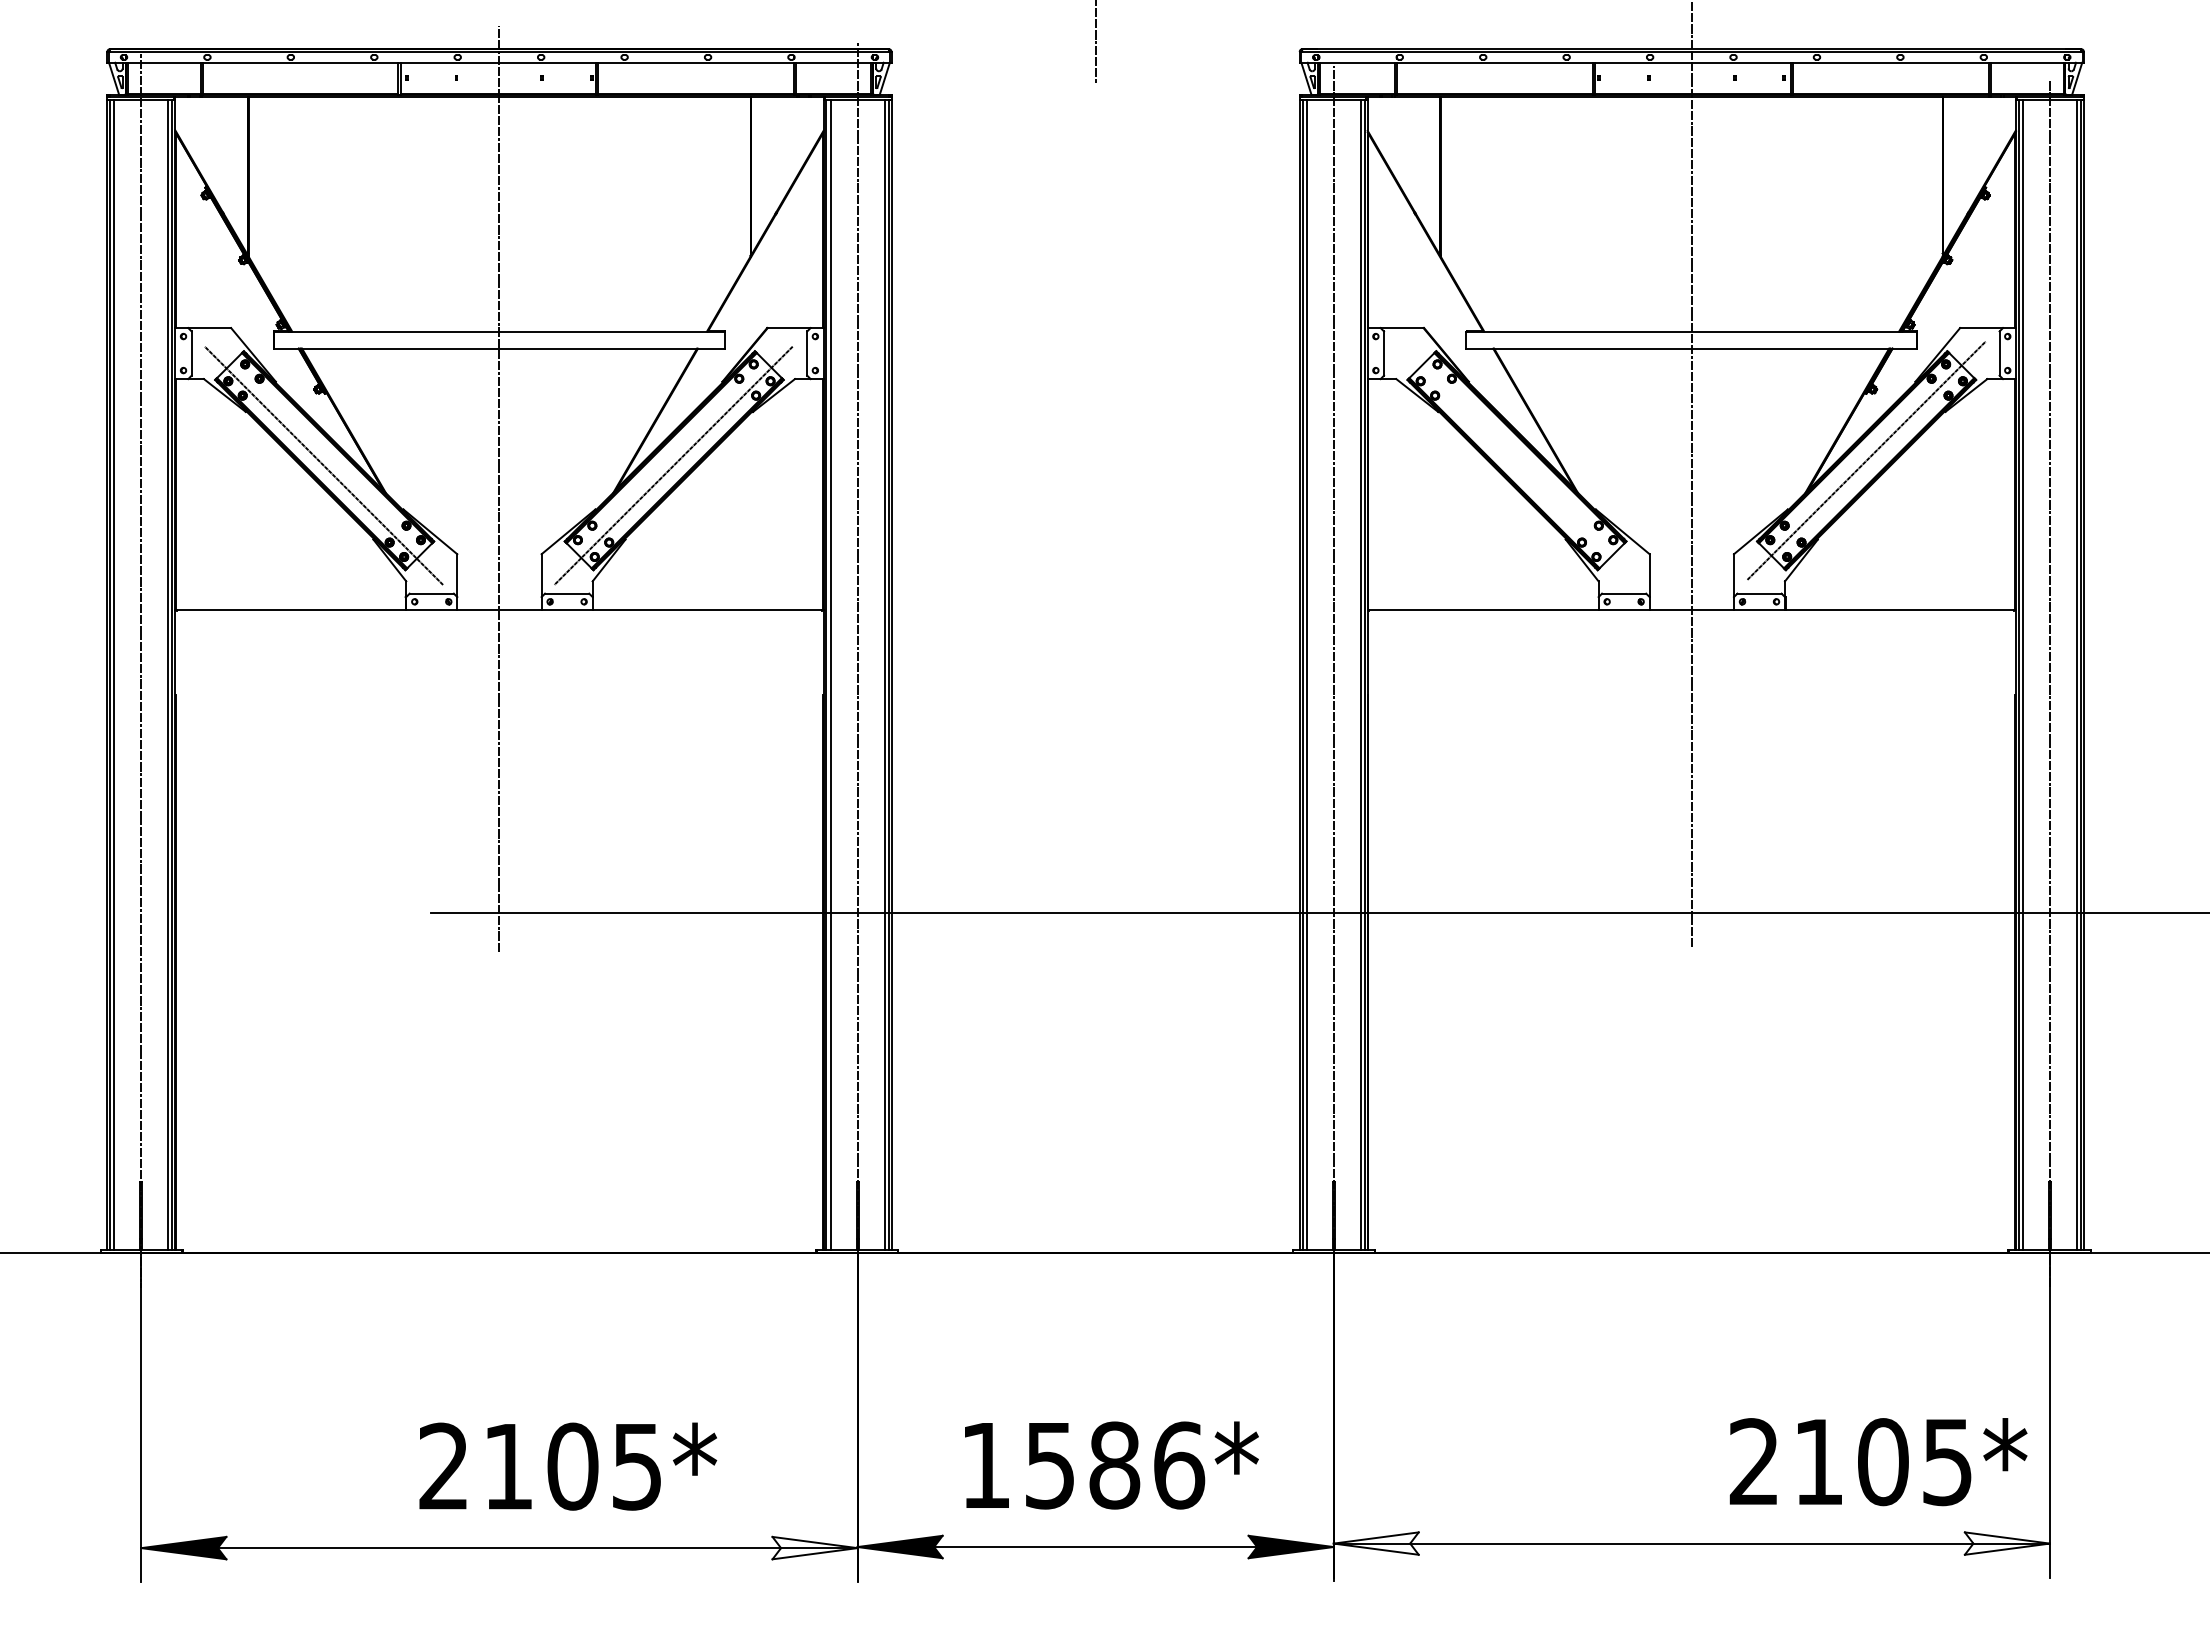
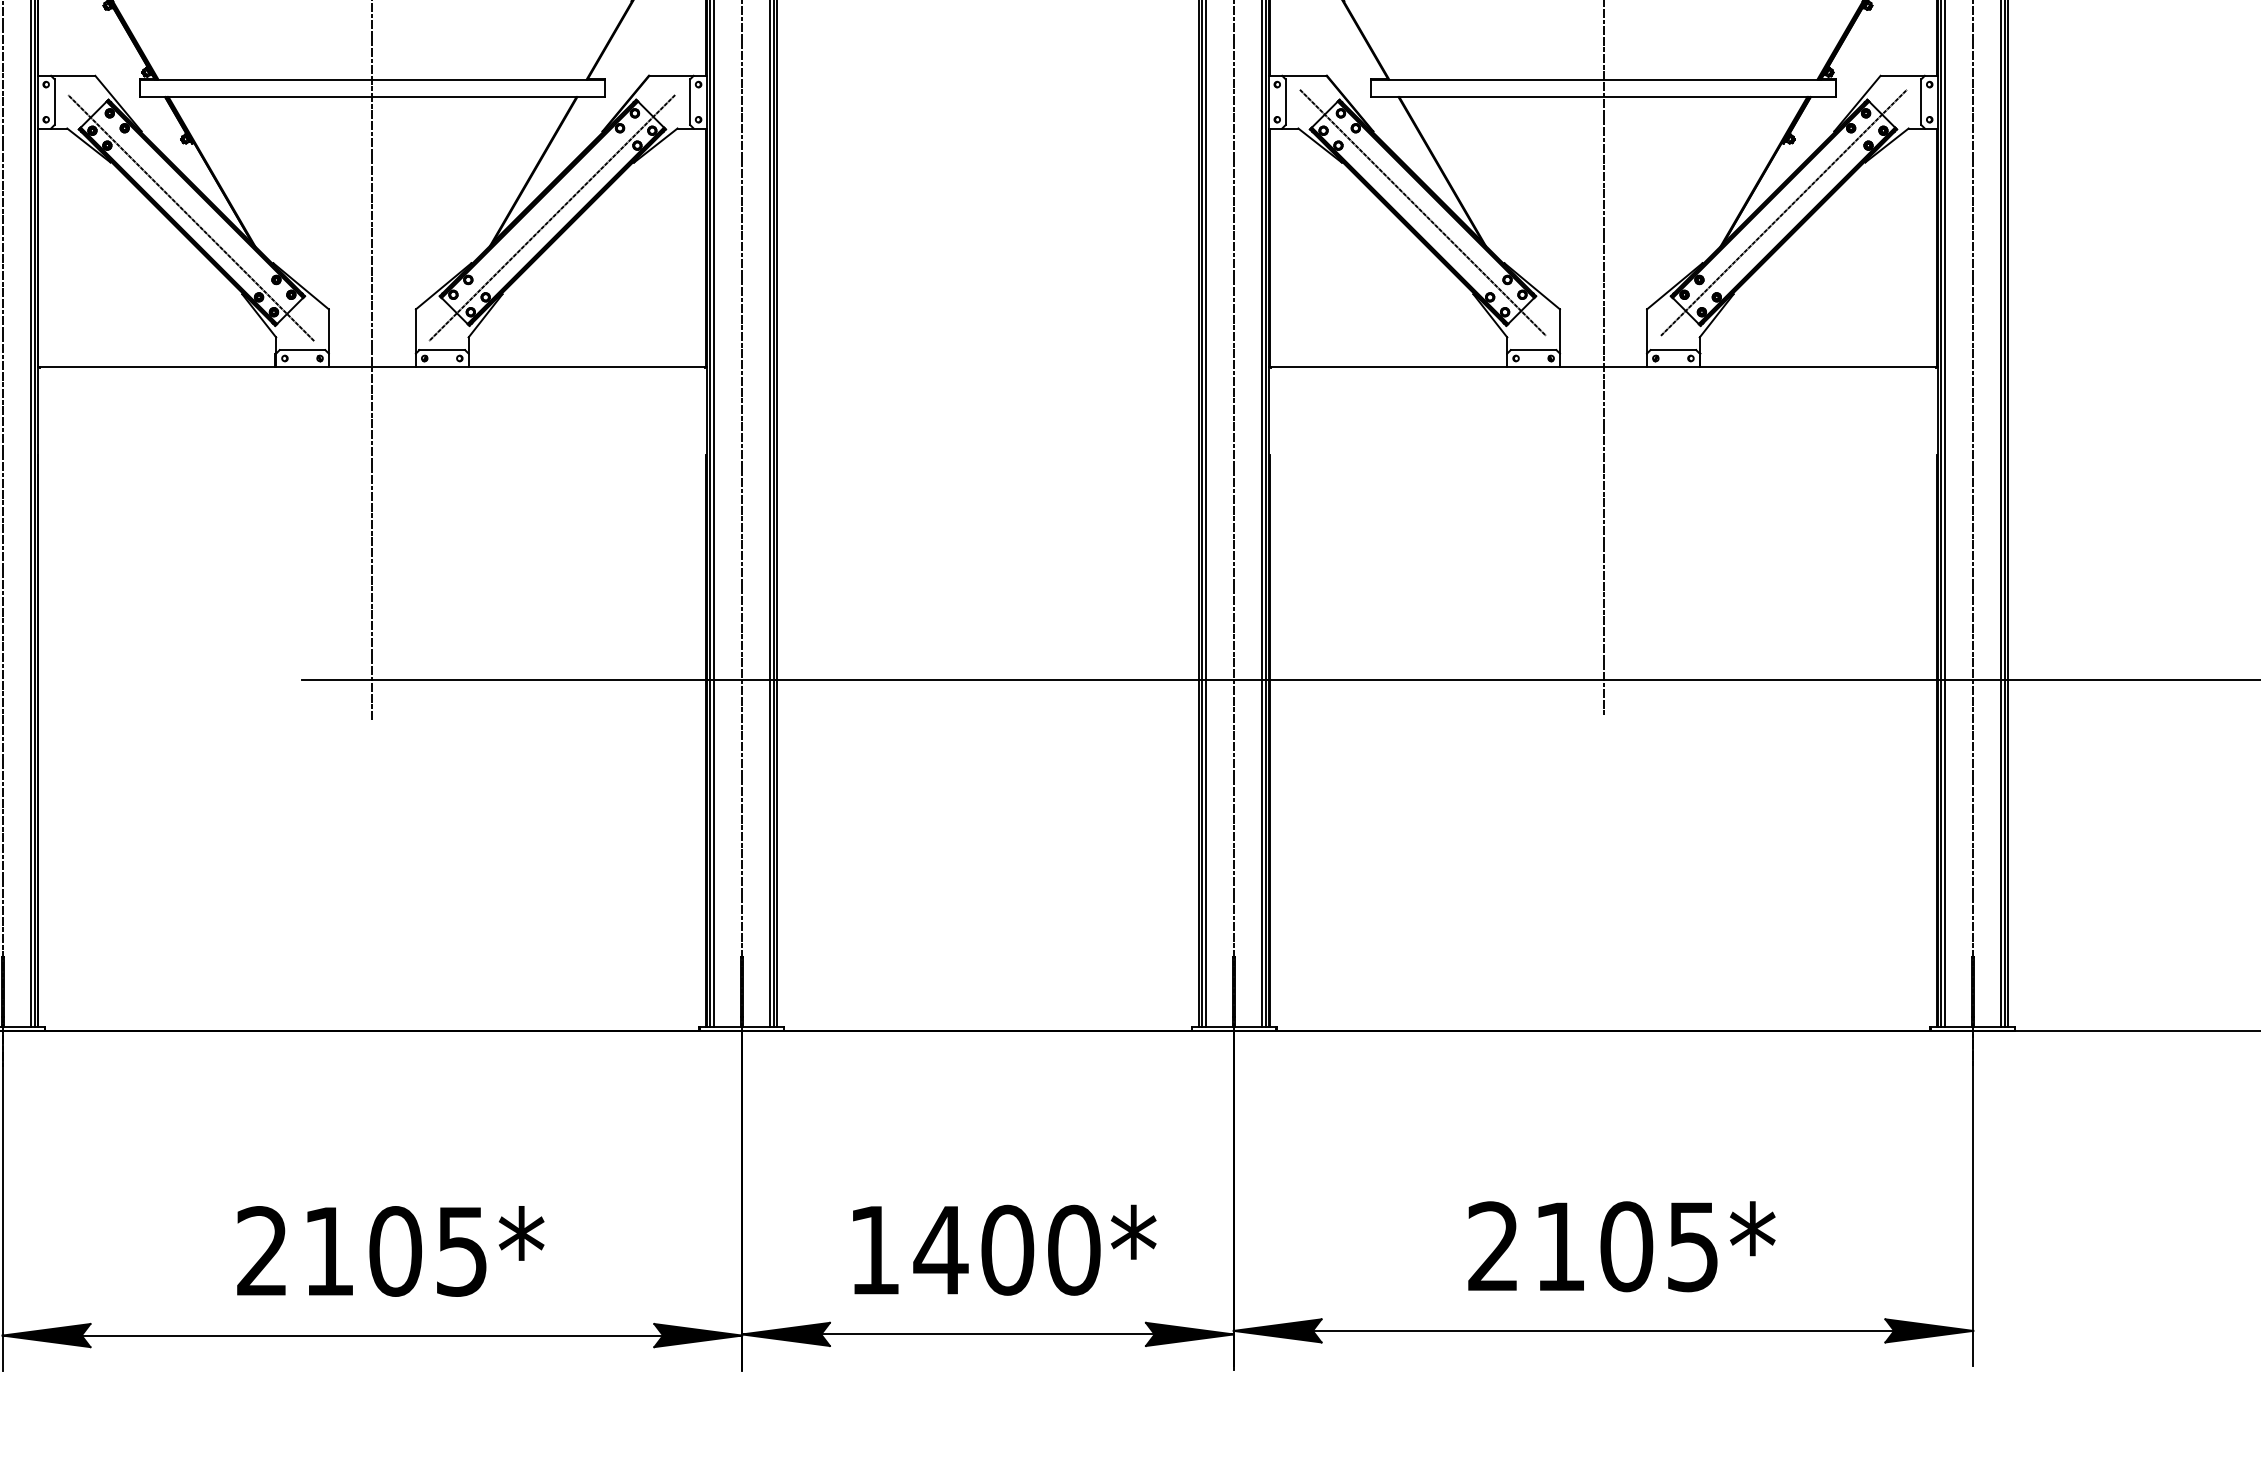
line: (1516, 460) -> (1422, 212), added
text: (1878, 1462) -> (1621, 1247), moved
text: (1114, 1465) -> (1007, 1250), 1586* -> 1400*
text: (568, 1466) -> (391, 1251), moved
fill: (1375, 1543) -> (1276, 1330), added
fill: (2006, 1543) -> (1928, 1330), added
fill: (814, 1547) -> (697, 1334), added

